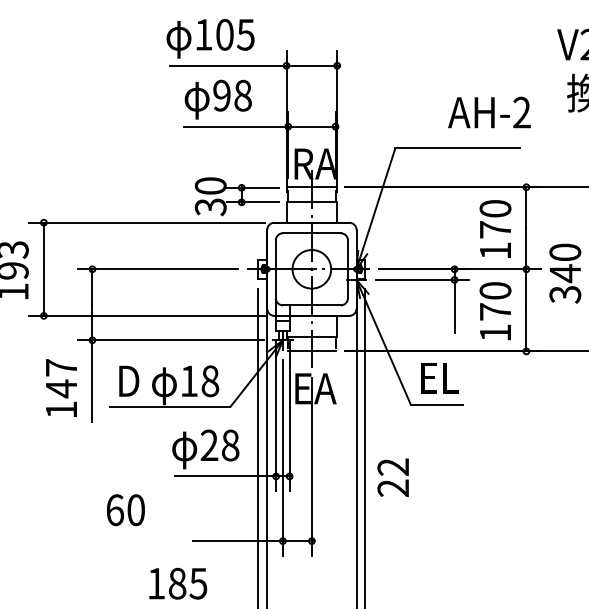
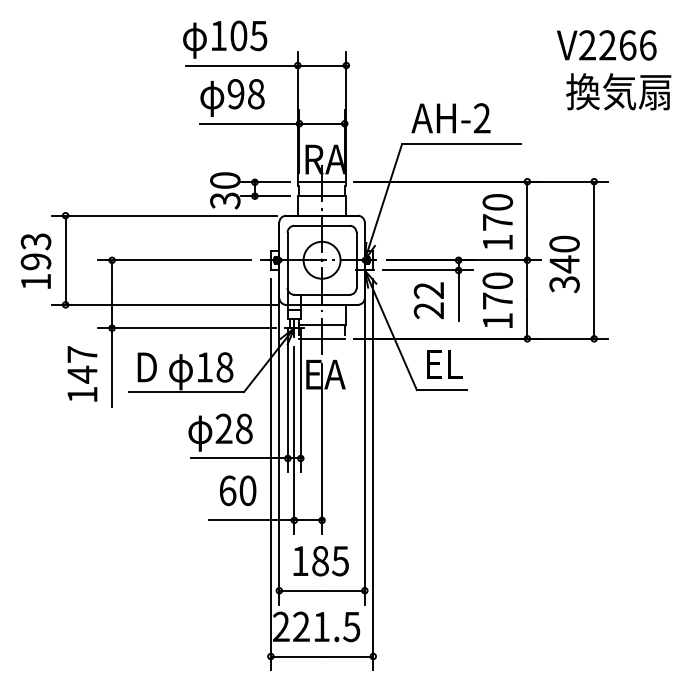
text: (488, 112) -> (450, 118), moved
text: (392, 477) -> (428, 300), moved
text: (126, 509) -> (238, 490), moved
text: (177, 584) -> (320, 561), moved

